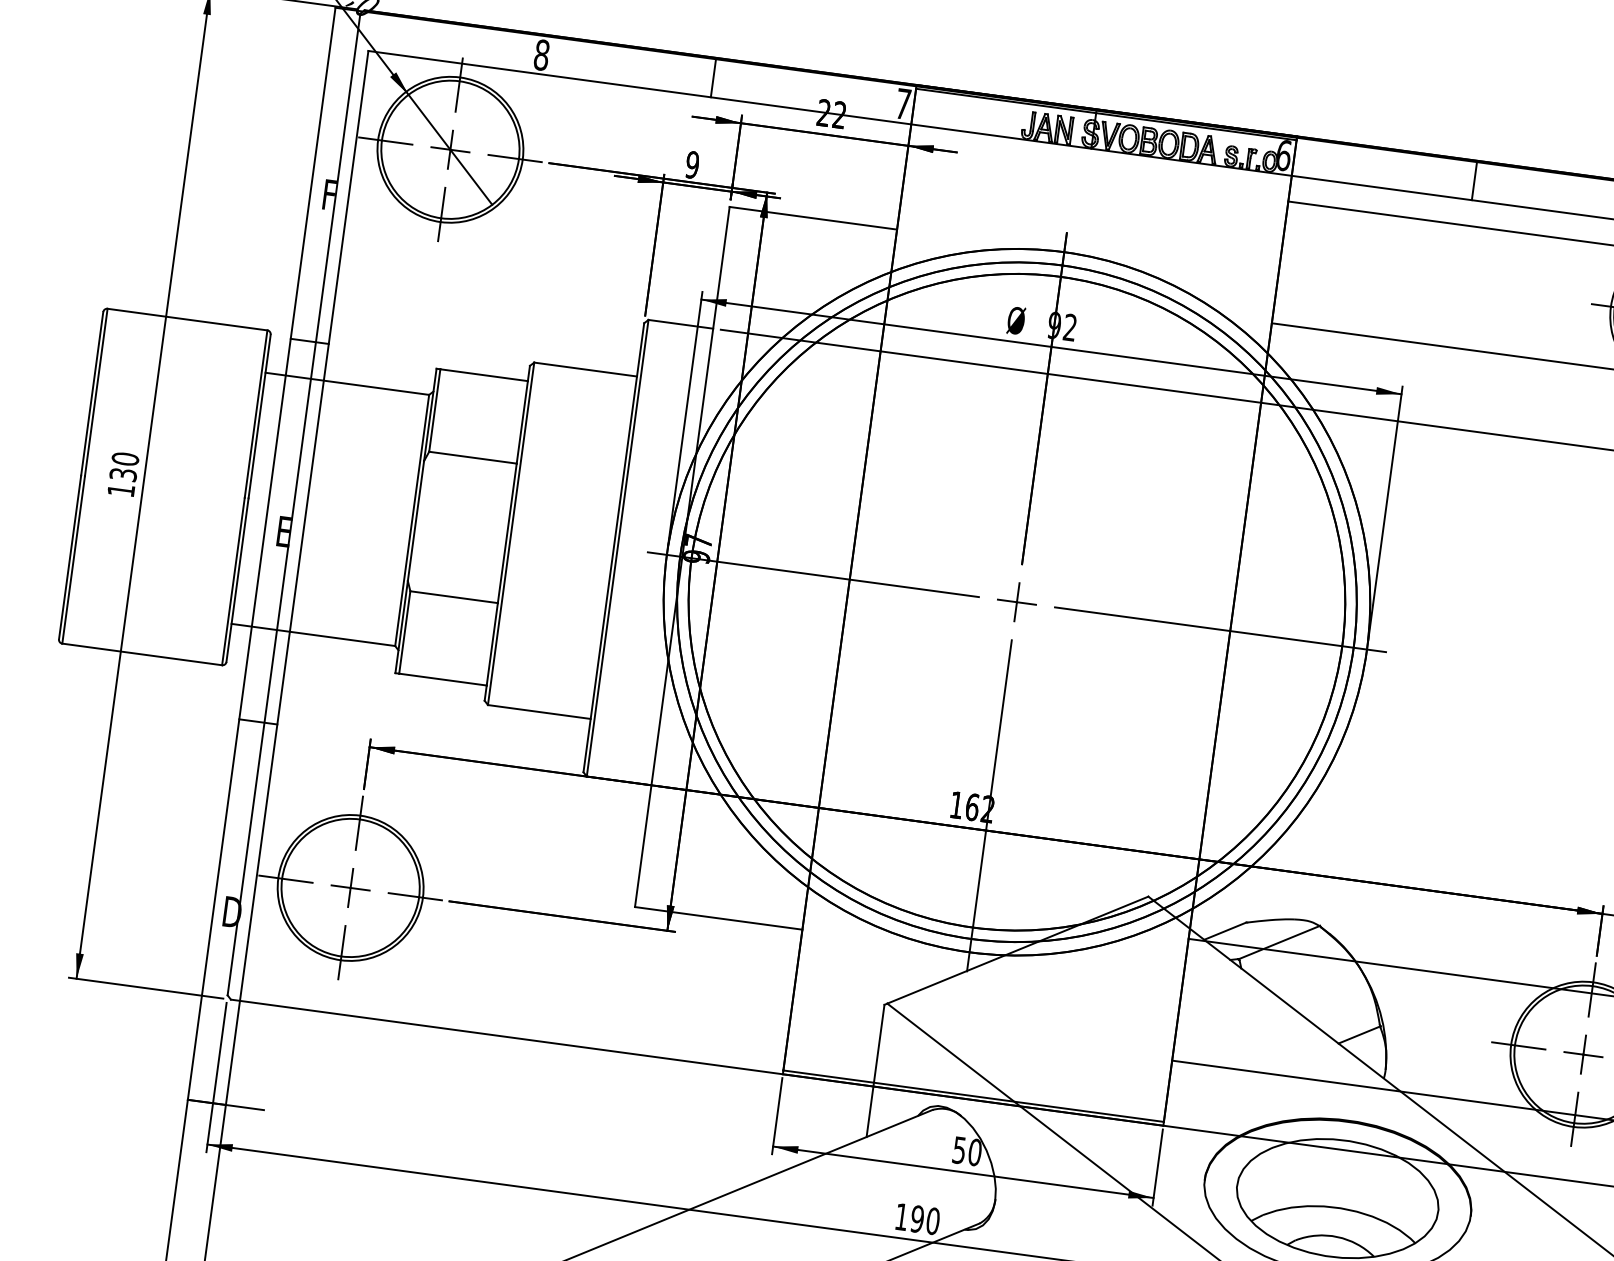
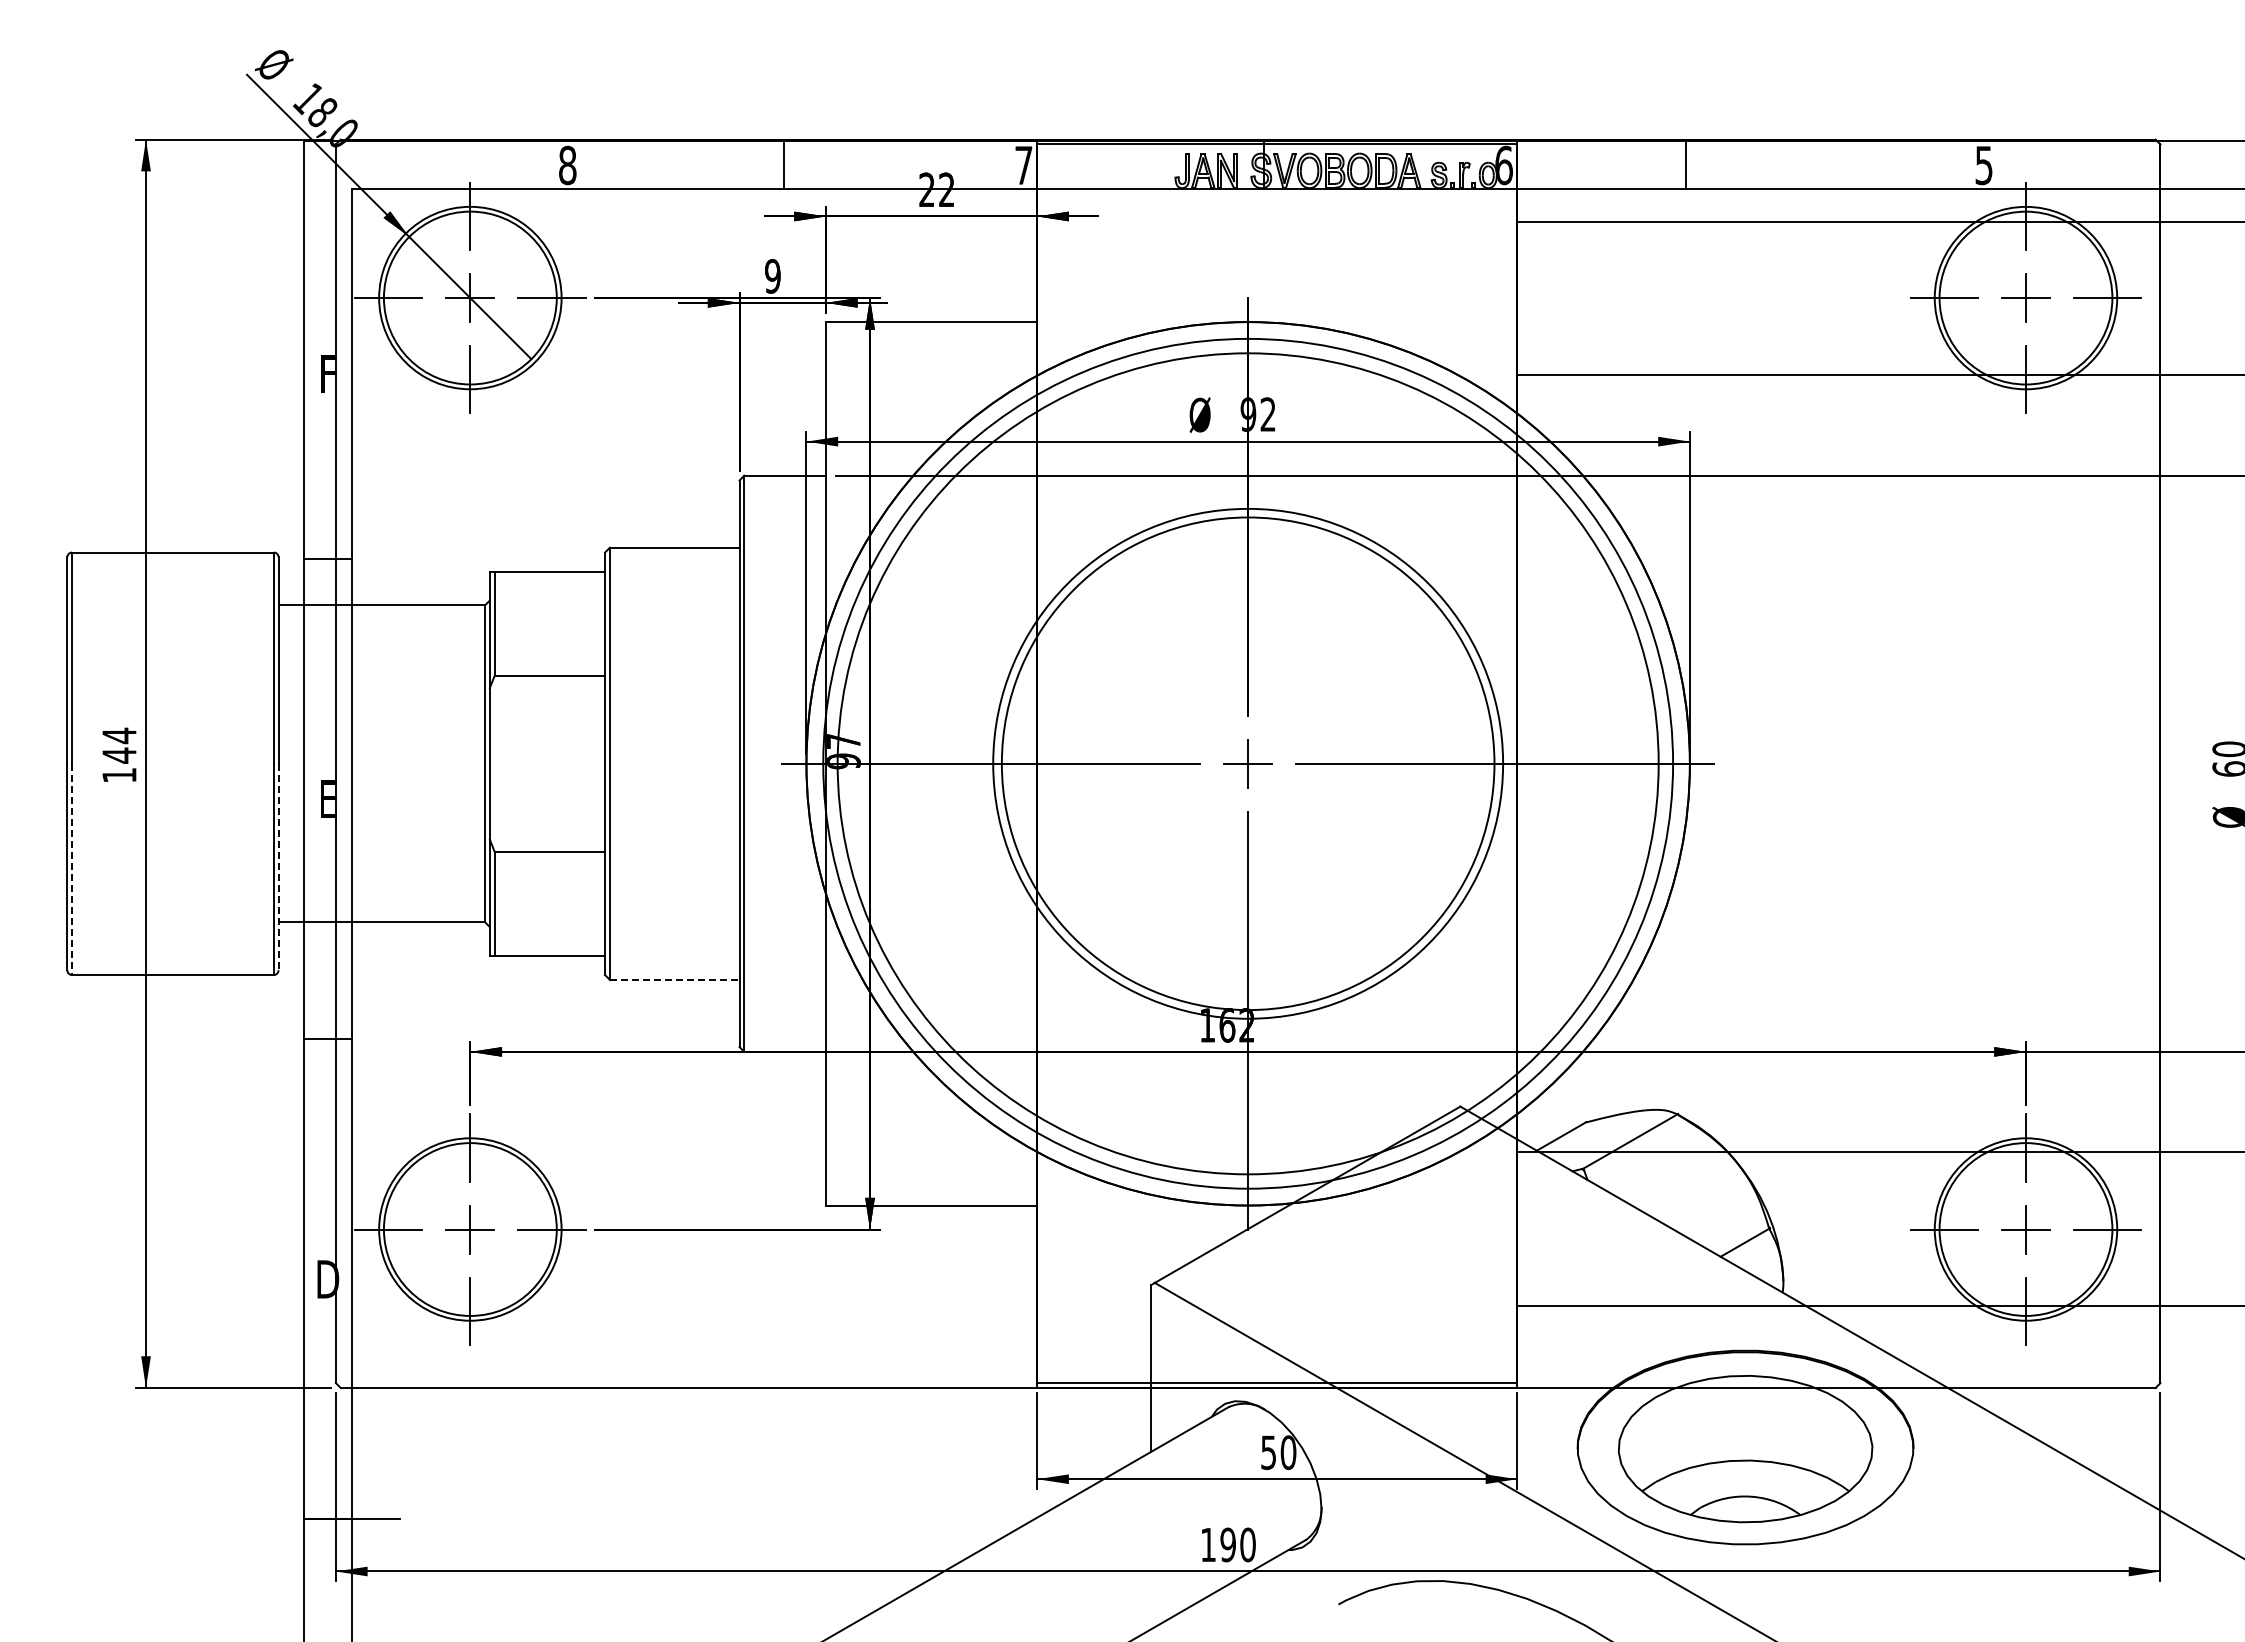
line: (1474, 181) -> (1685, 165), moved
text: (124, 466) -> (119, 745), 130 -> 144
line: (73, 560) -> (72, 869), solid -> dashed
line: (237, 580) -> (278, 867), solid -> dashed
circle: (1016, 601) -> (1247, 763), size x0.6
circle: (1017, 602) -> (1248, 763), size x0.6
line: (539, 711) -> (674, 979), solid -> dashed

